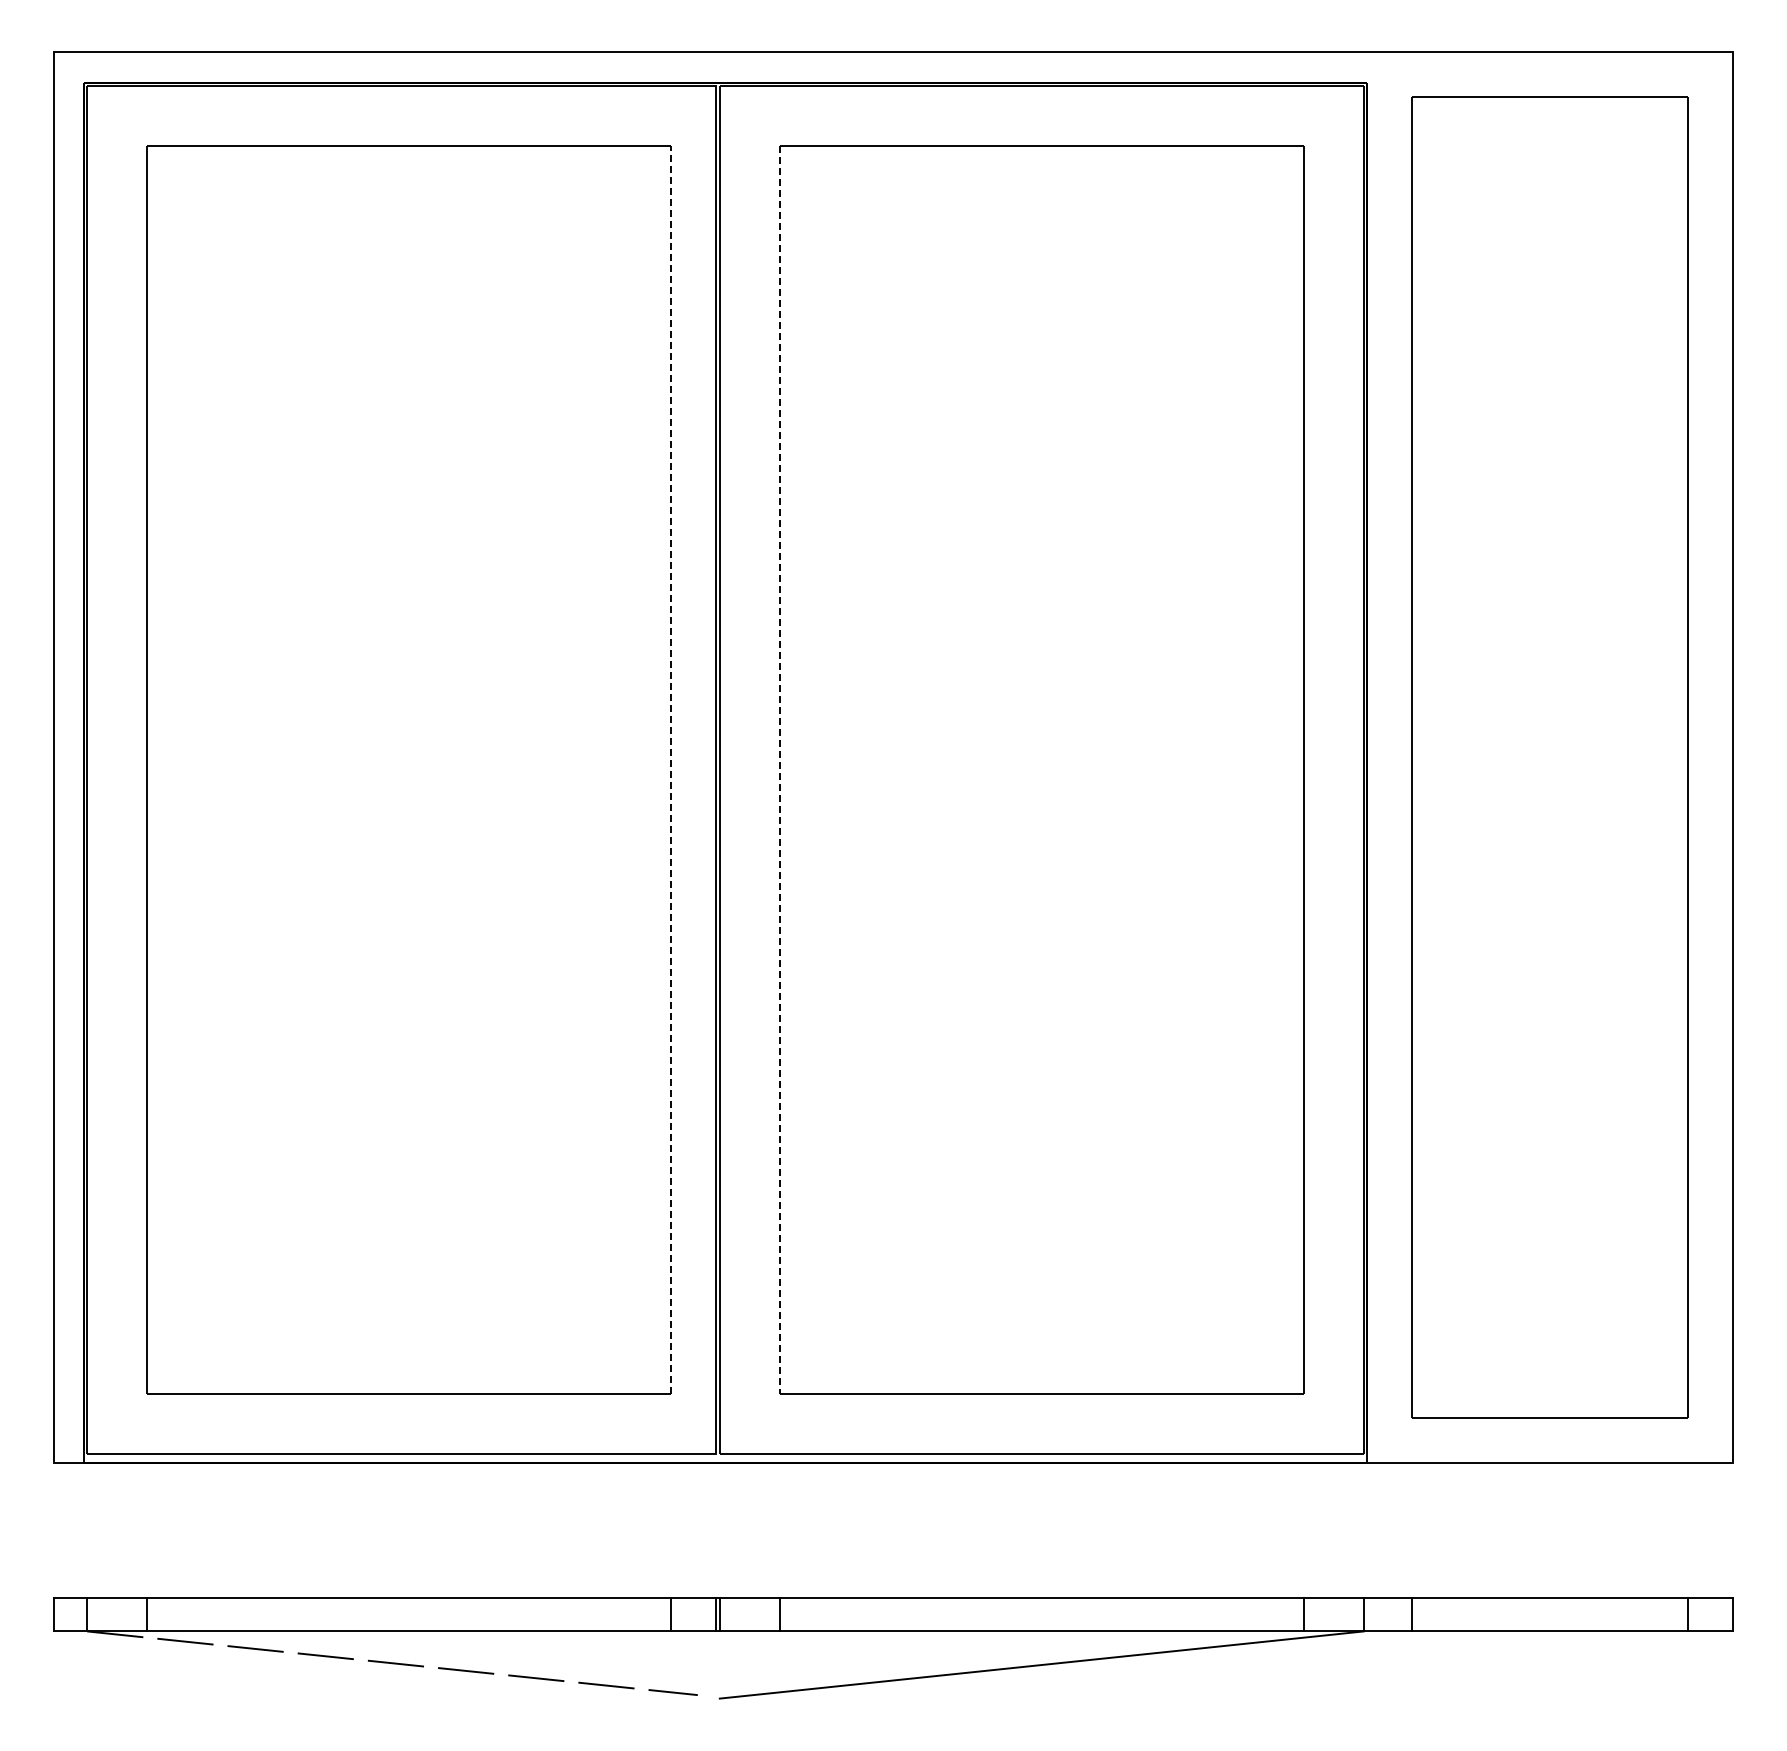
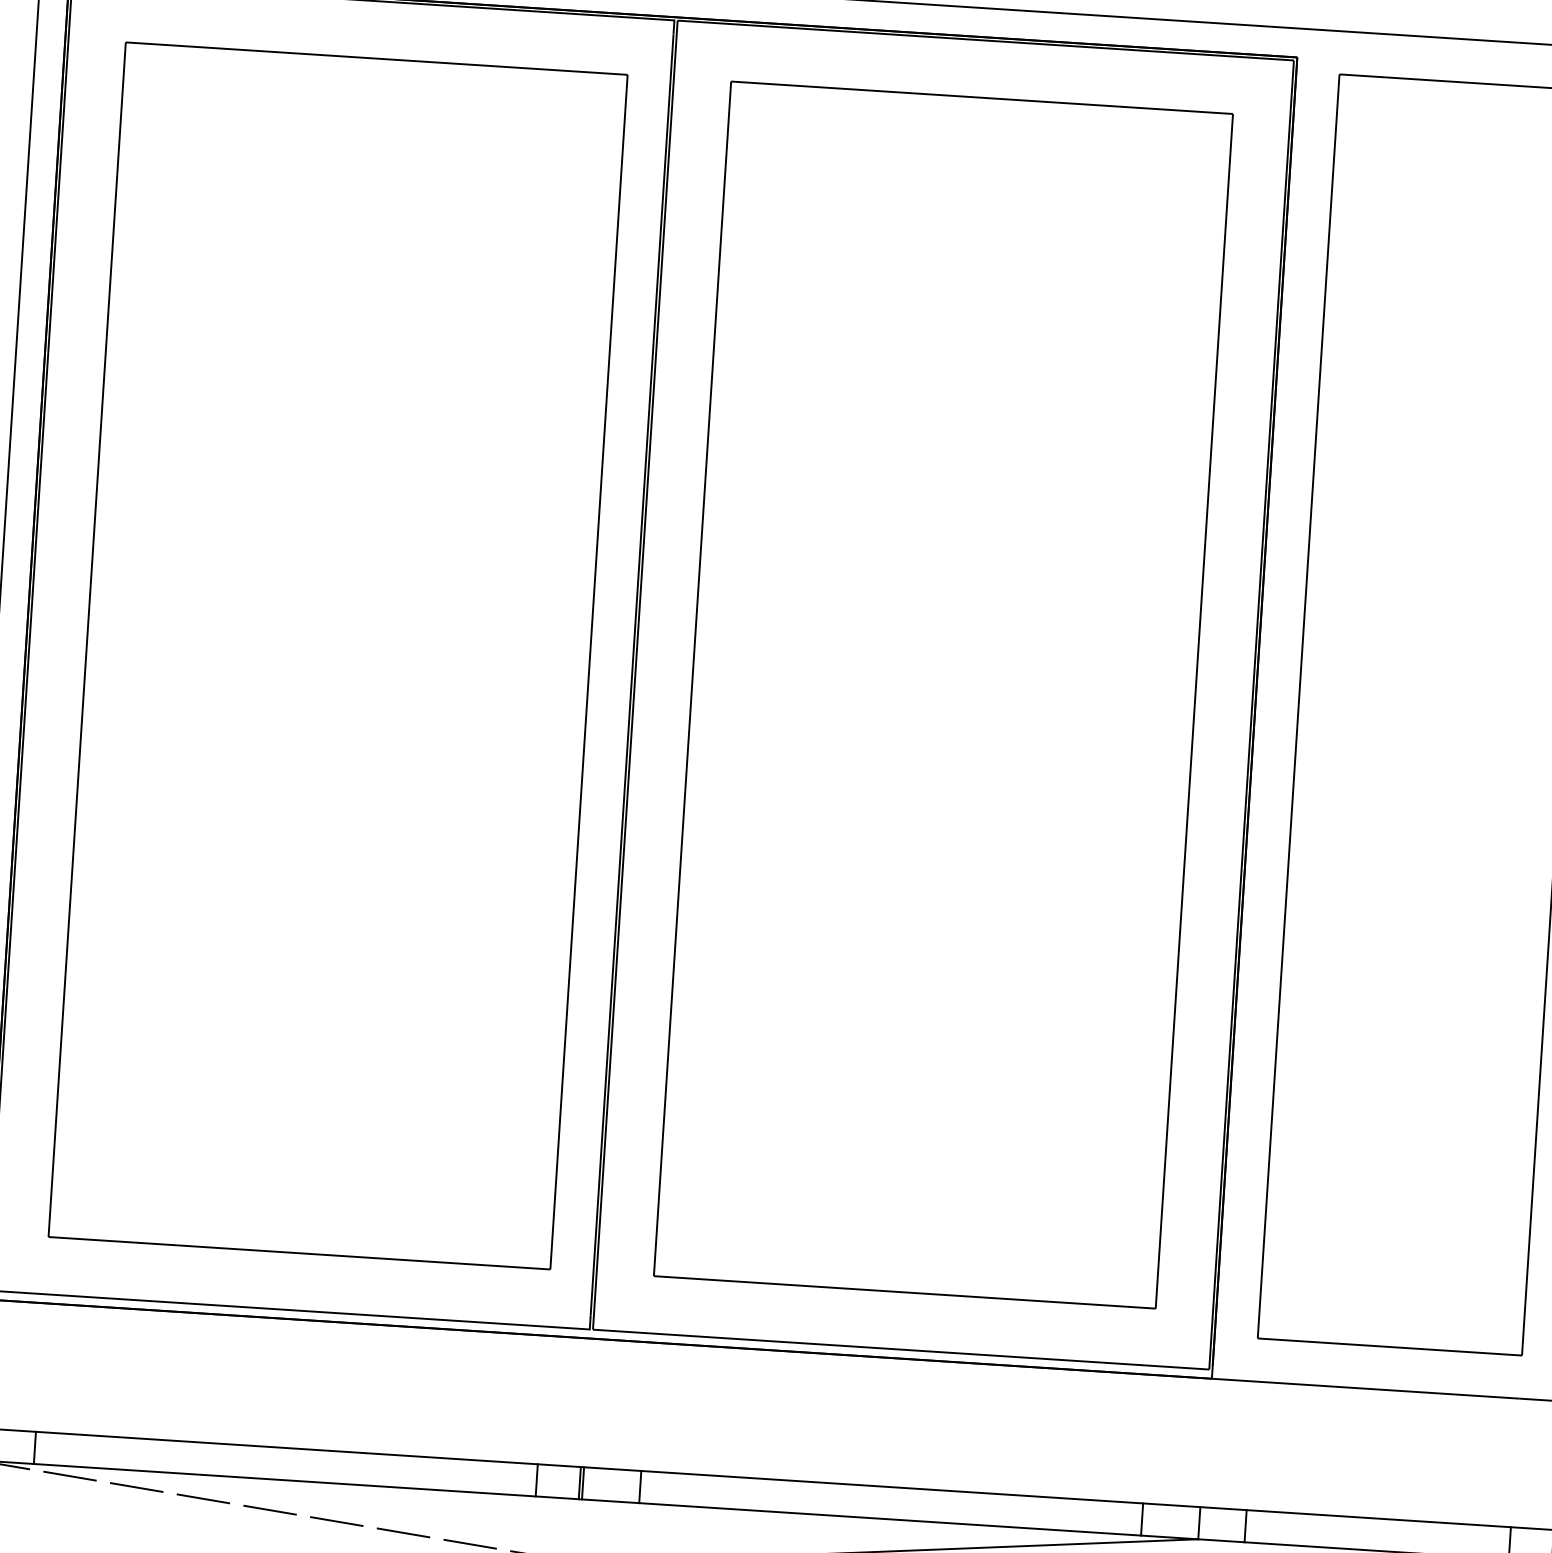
line: (671, 769) -> (589, 671), dashed -> solid
line: (779, 770) -> (692, 679), dashed -> solid

